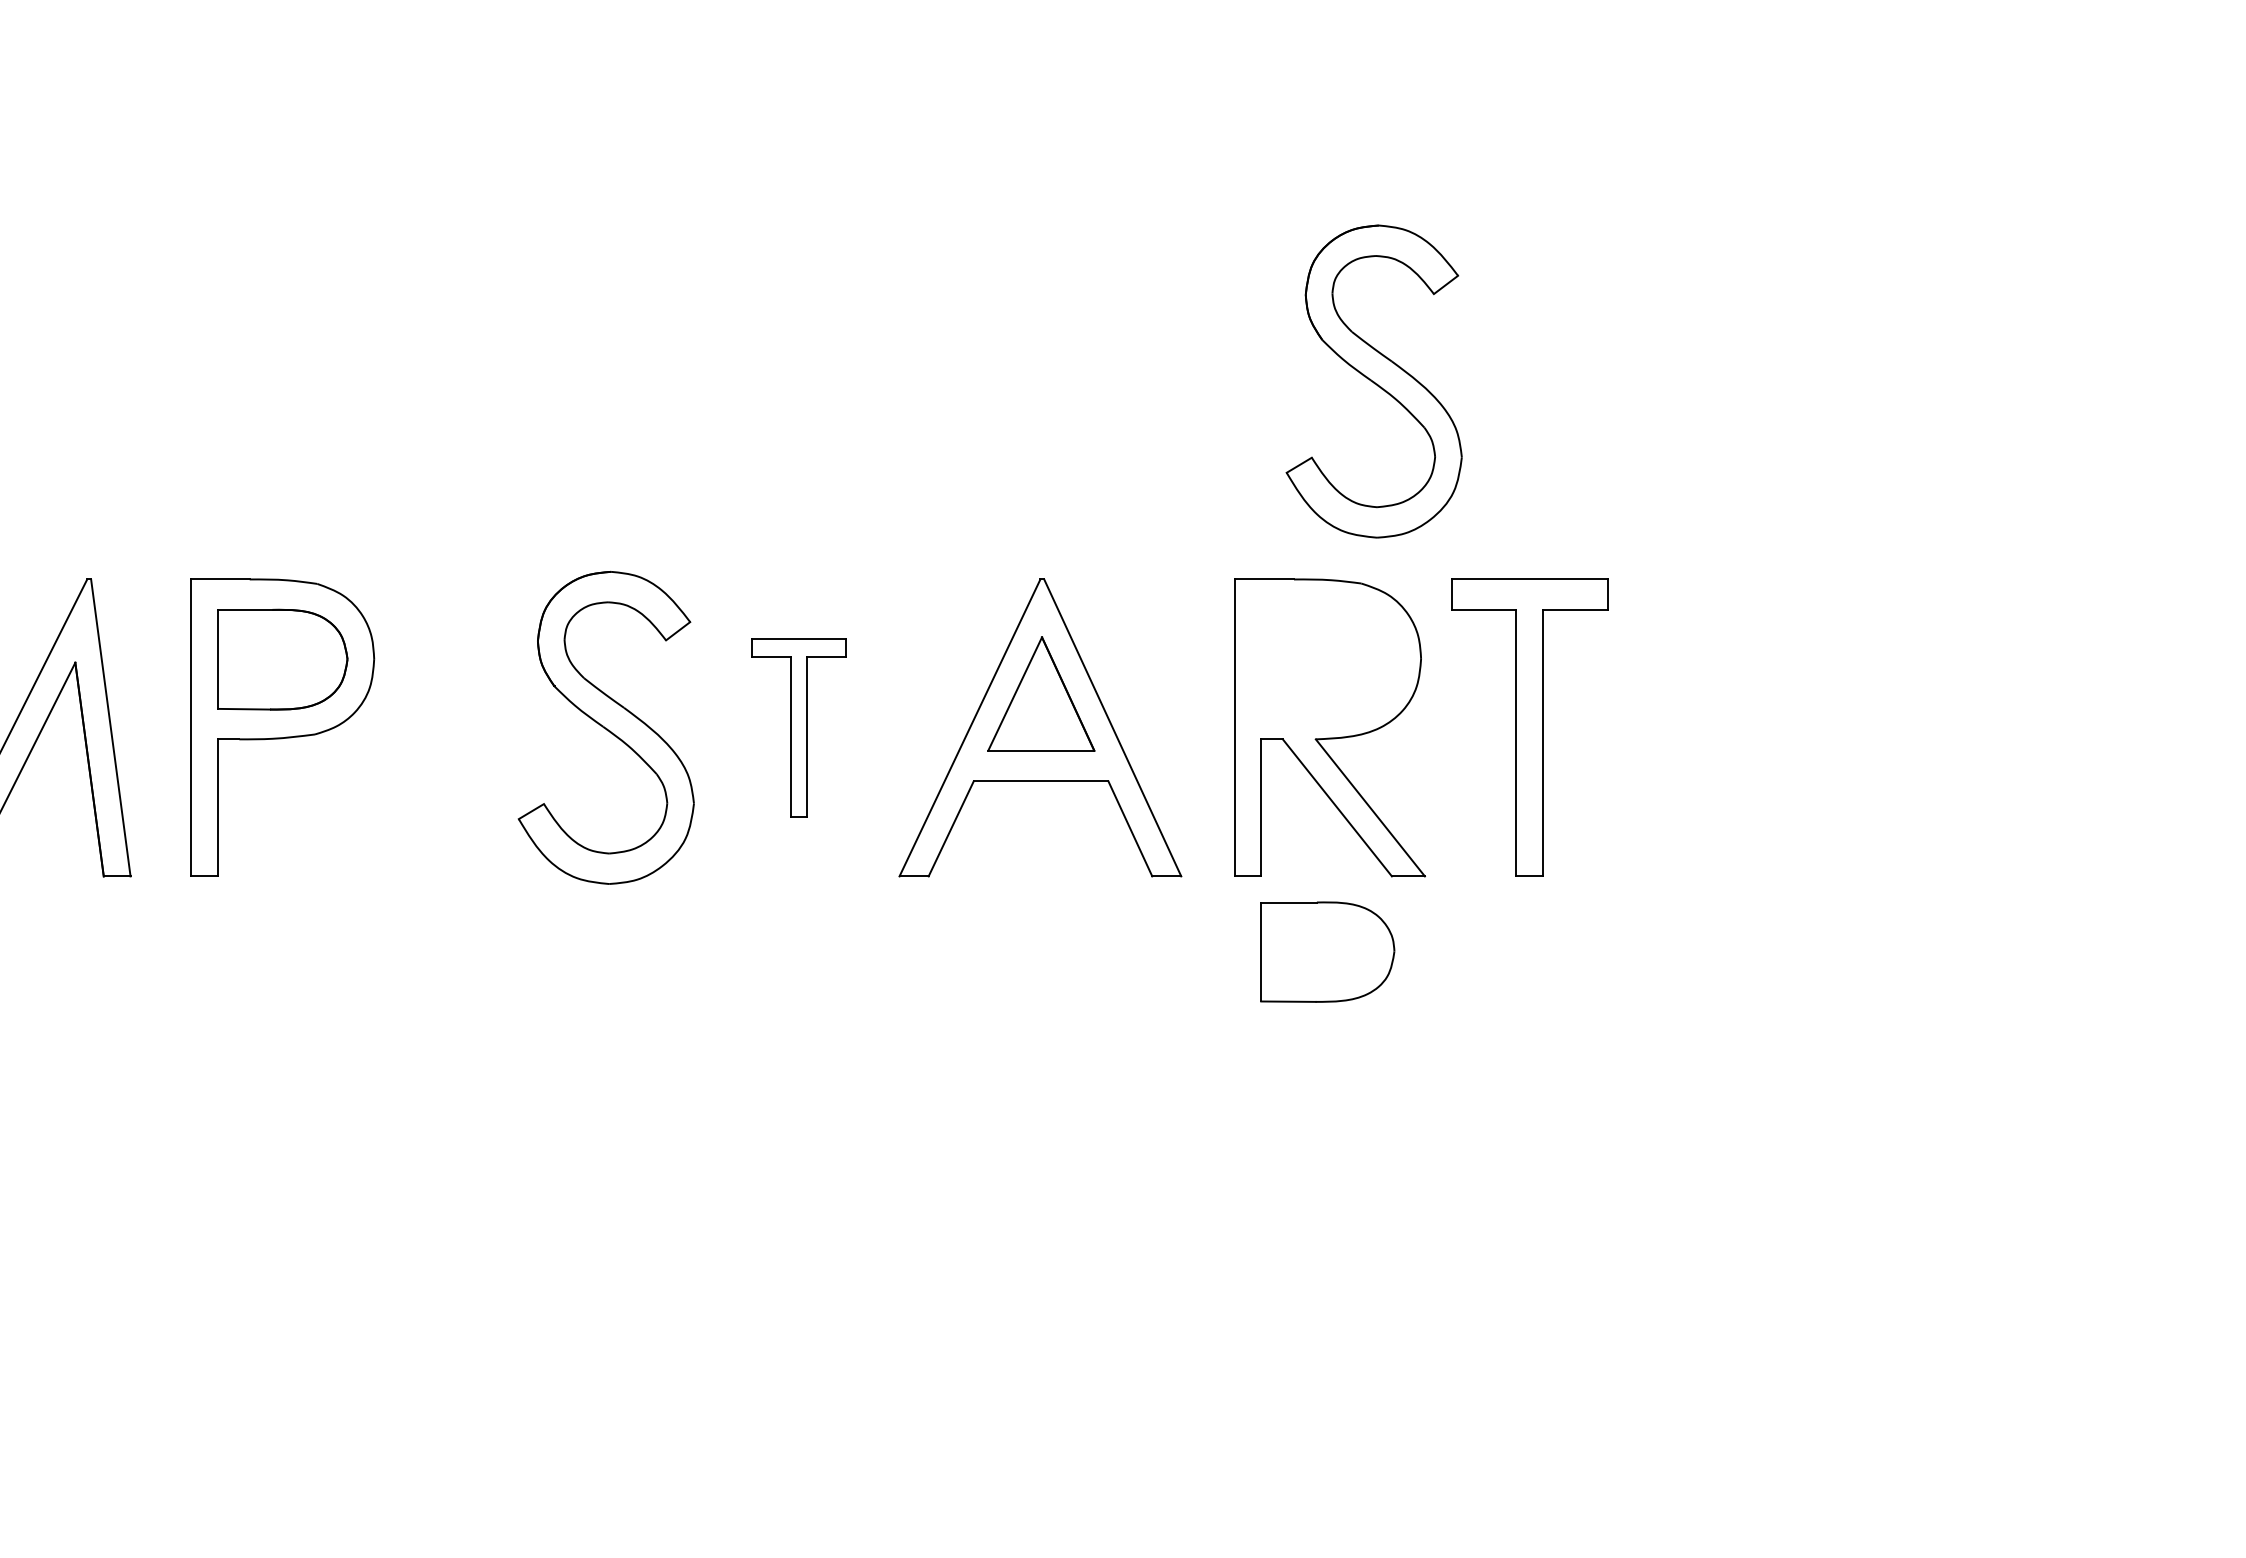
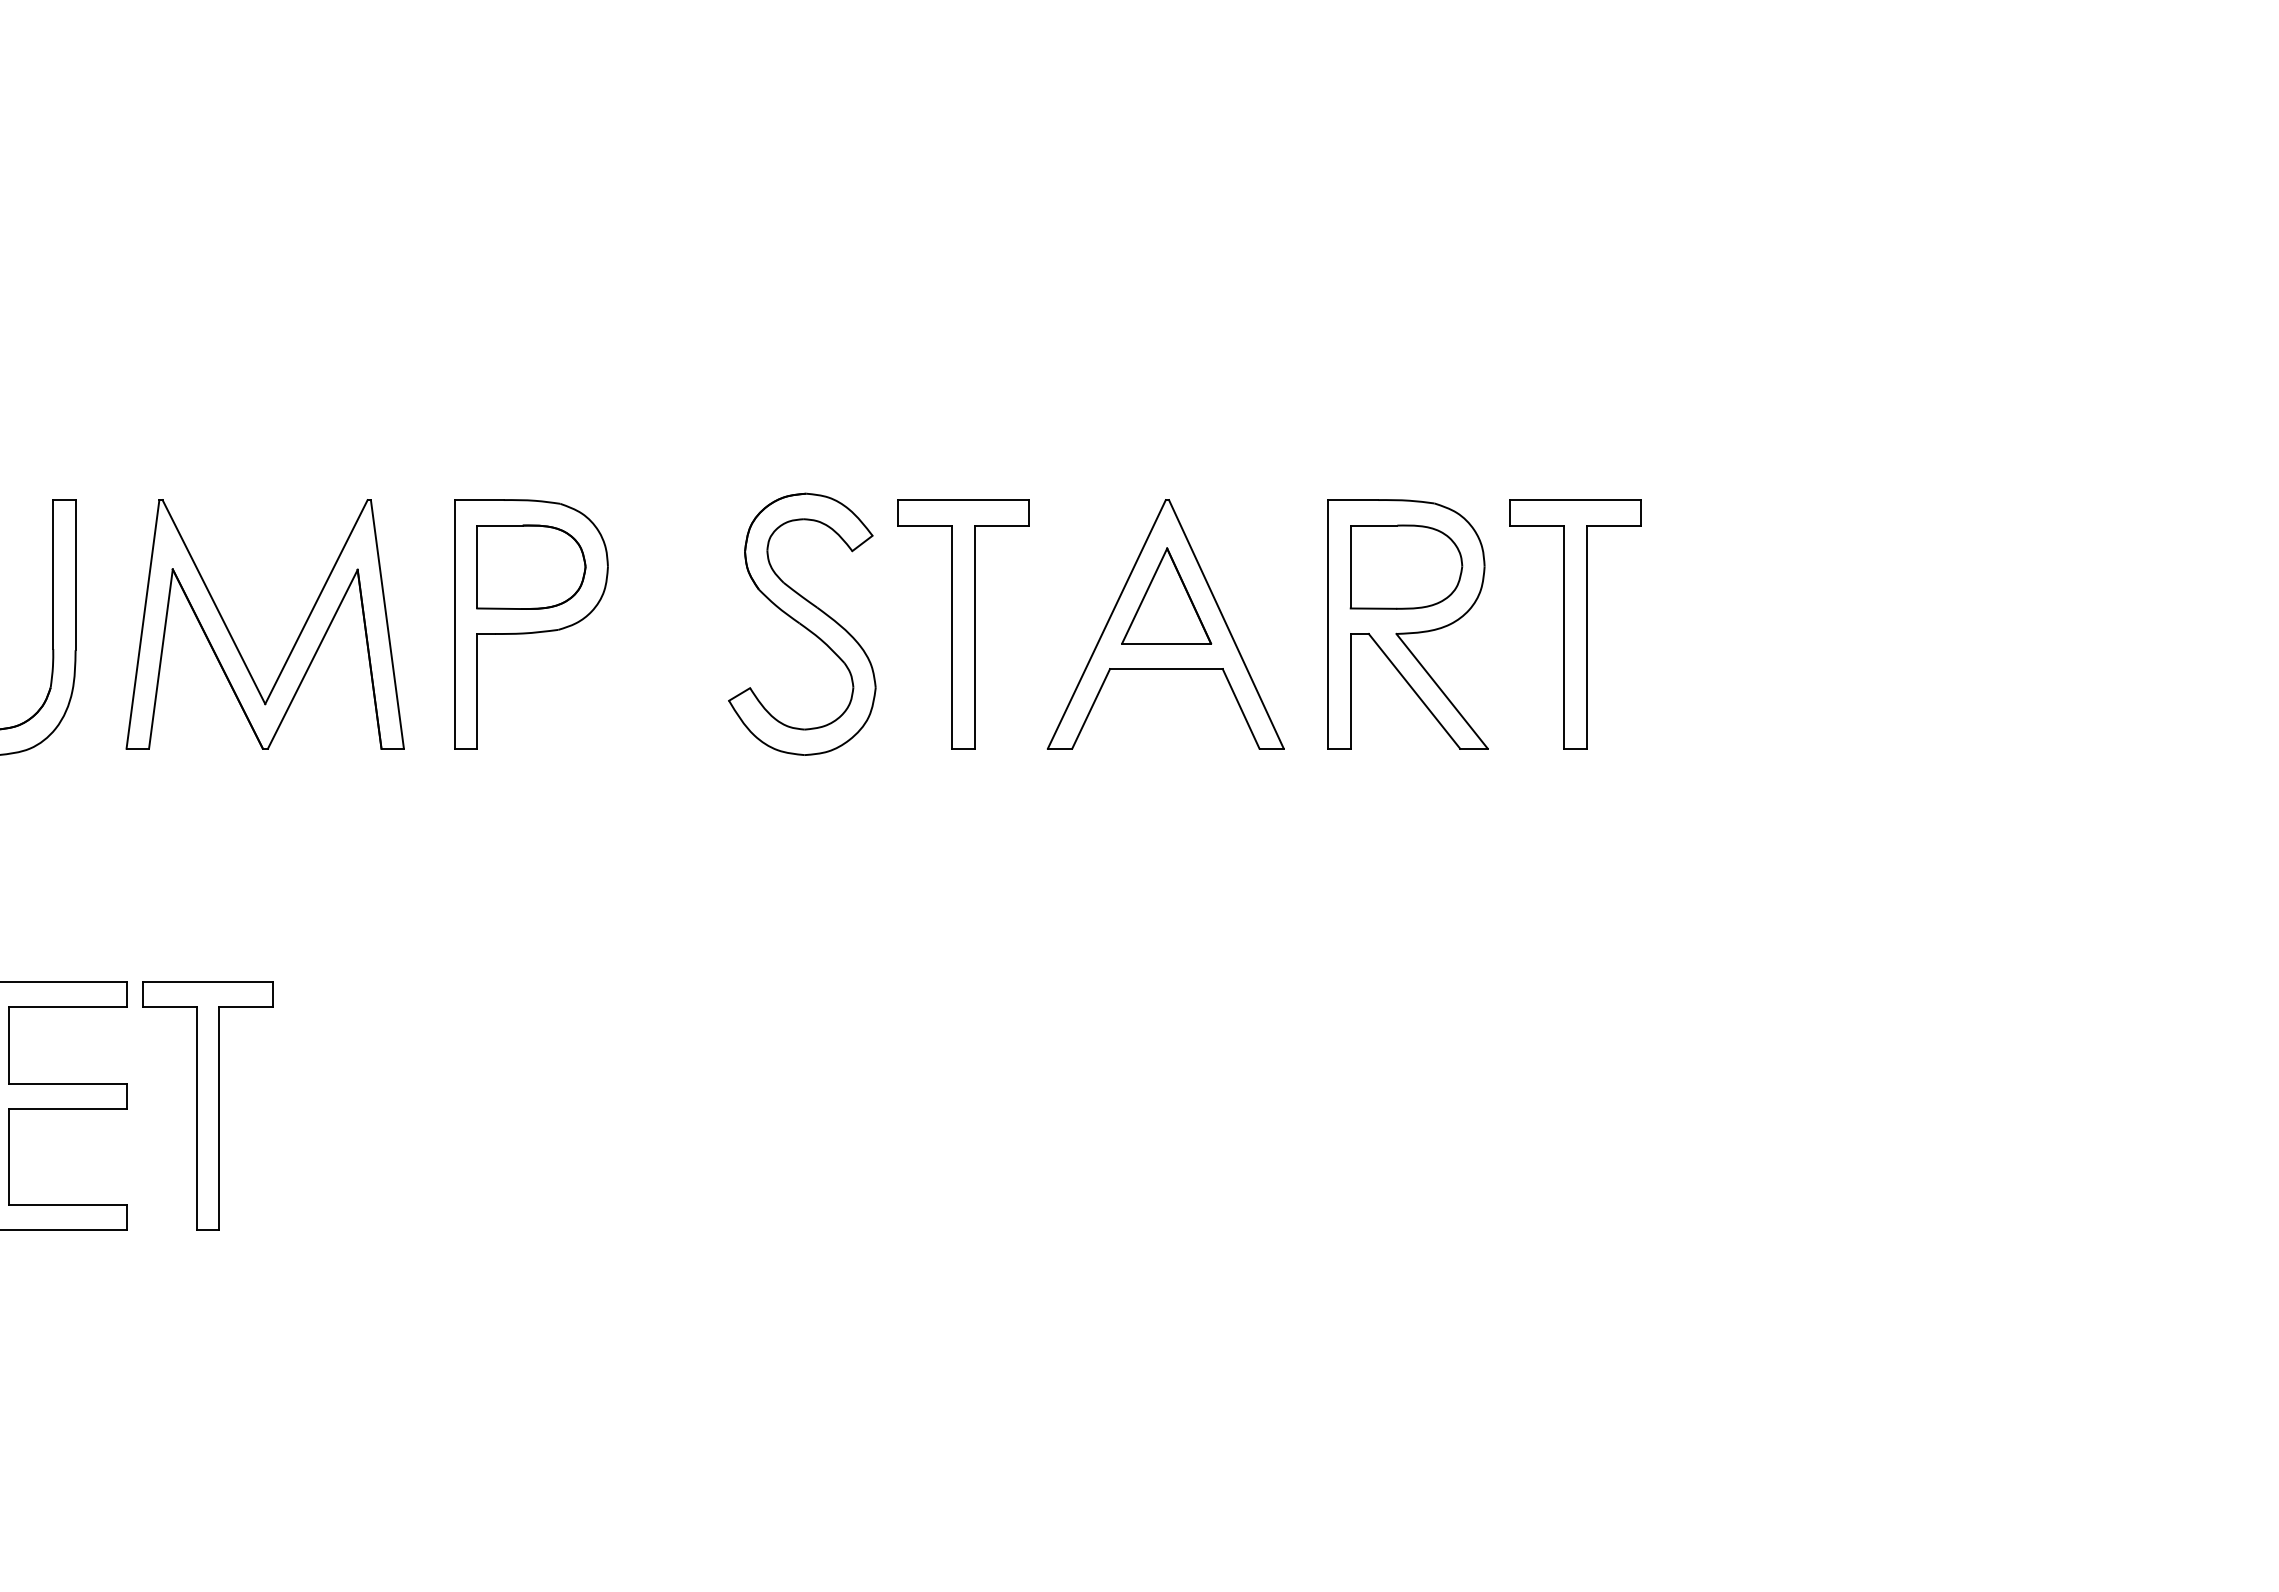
part: (1374, 380) -> (1445, 333), removed
part: (798, 728) -> (963, 624), size x1.67
part: (1327, 951) -> (1406, 566), moved

